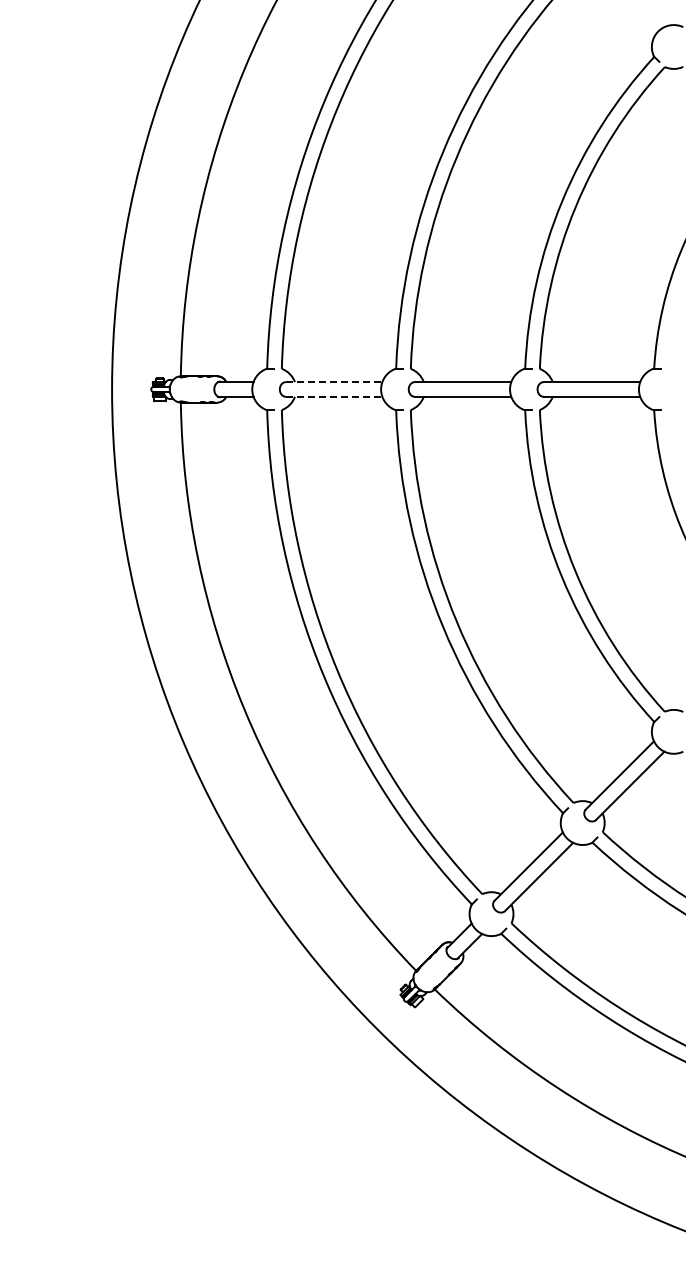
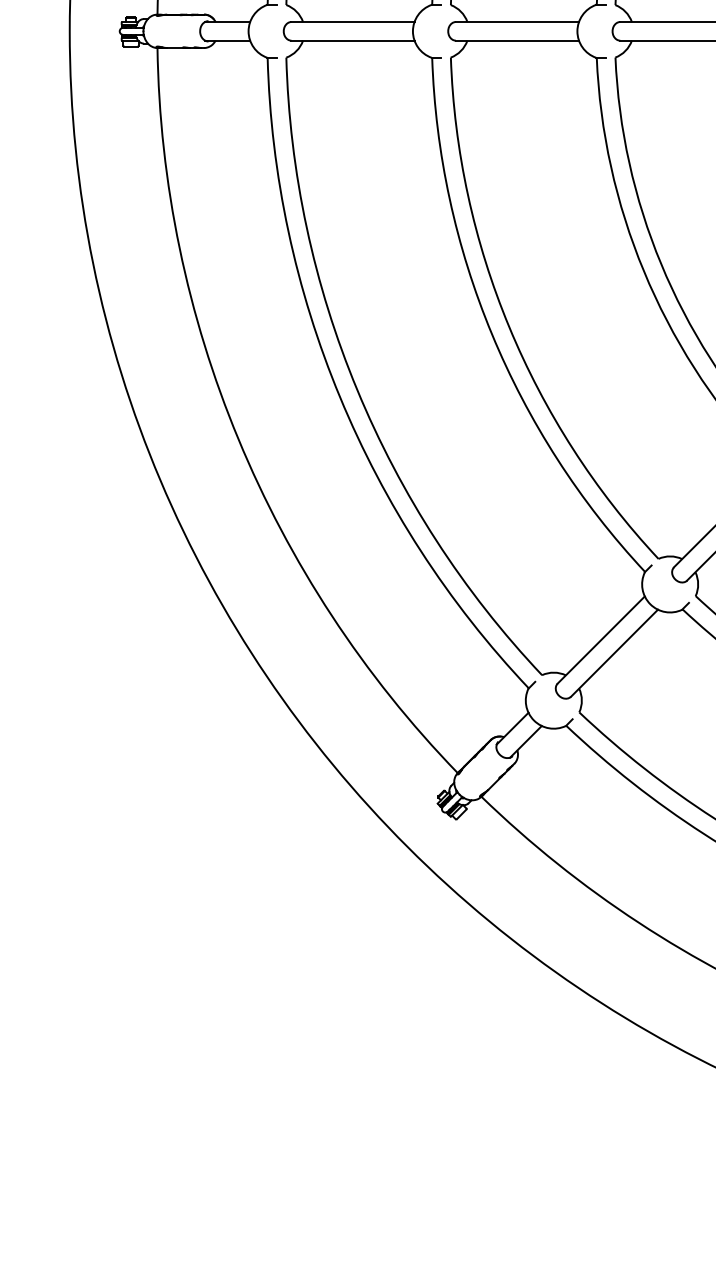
line: (334, 382) -> (353, 22), dashed -> solid
line: (334, 396) -> (353, 40), dashed -> solid

